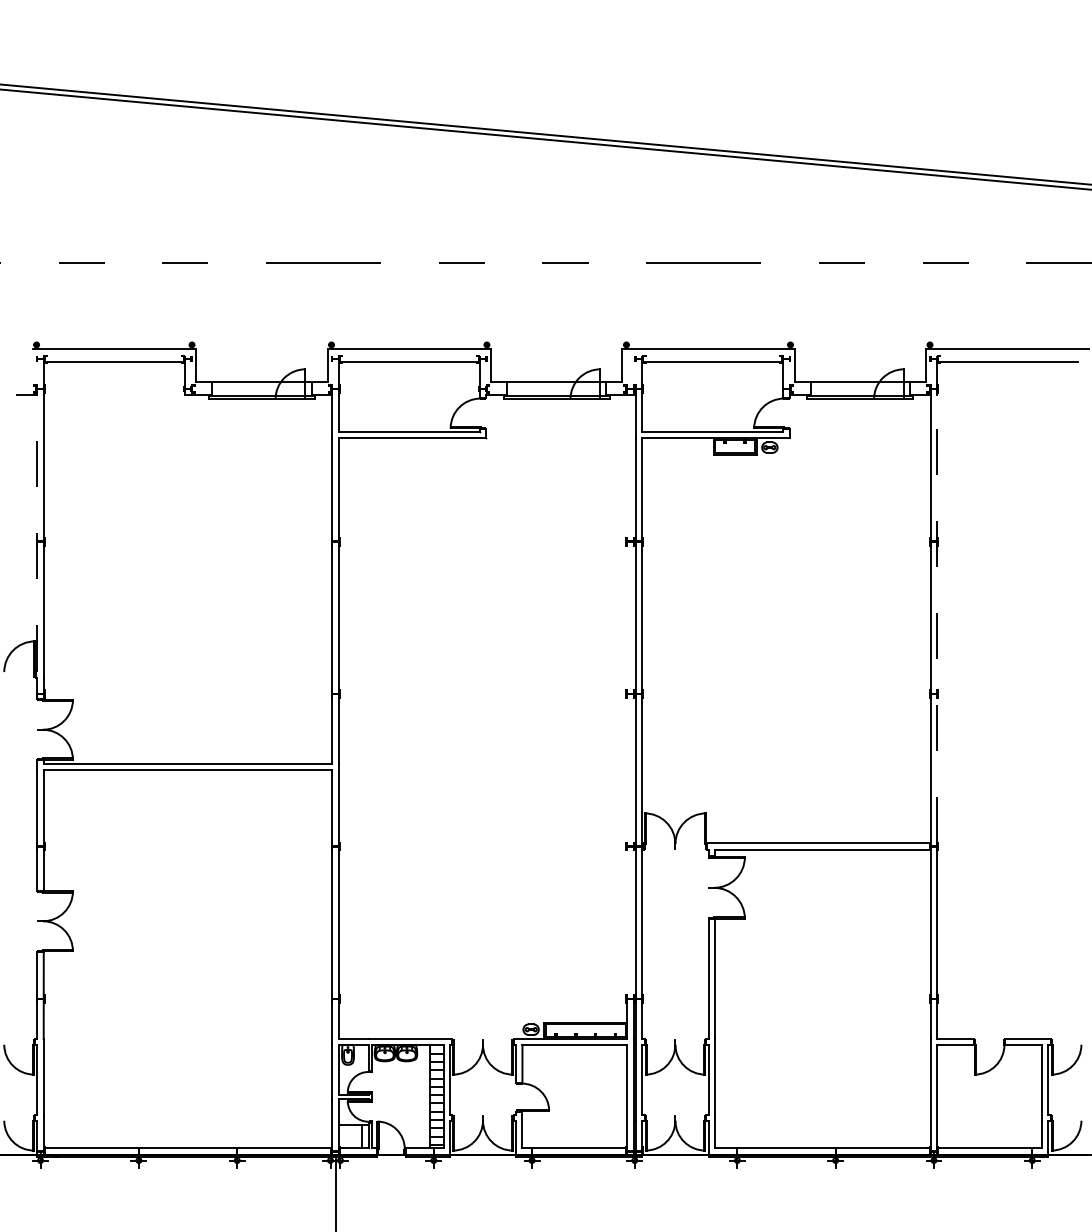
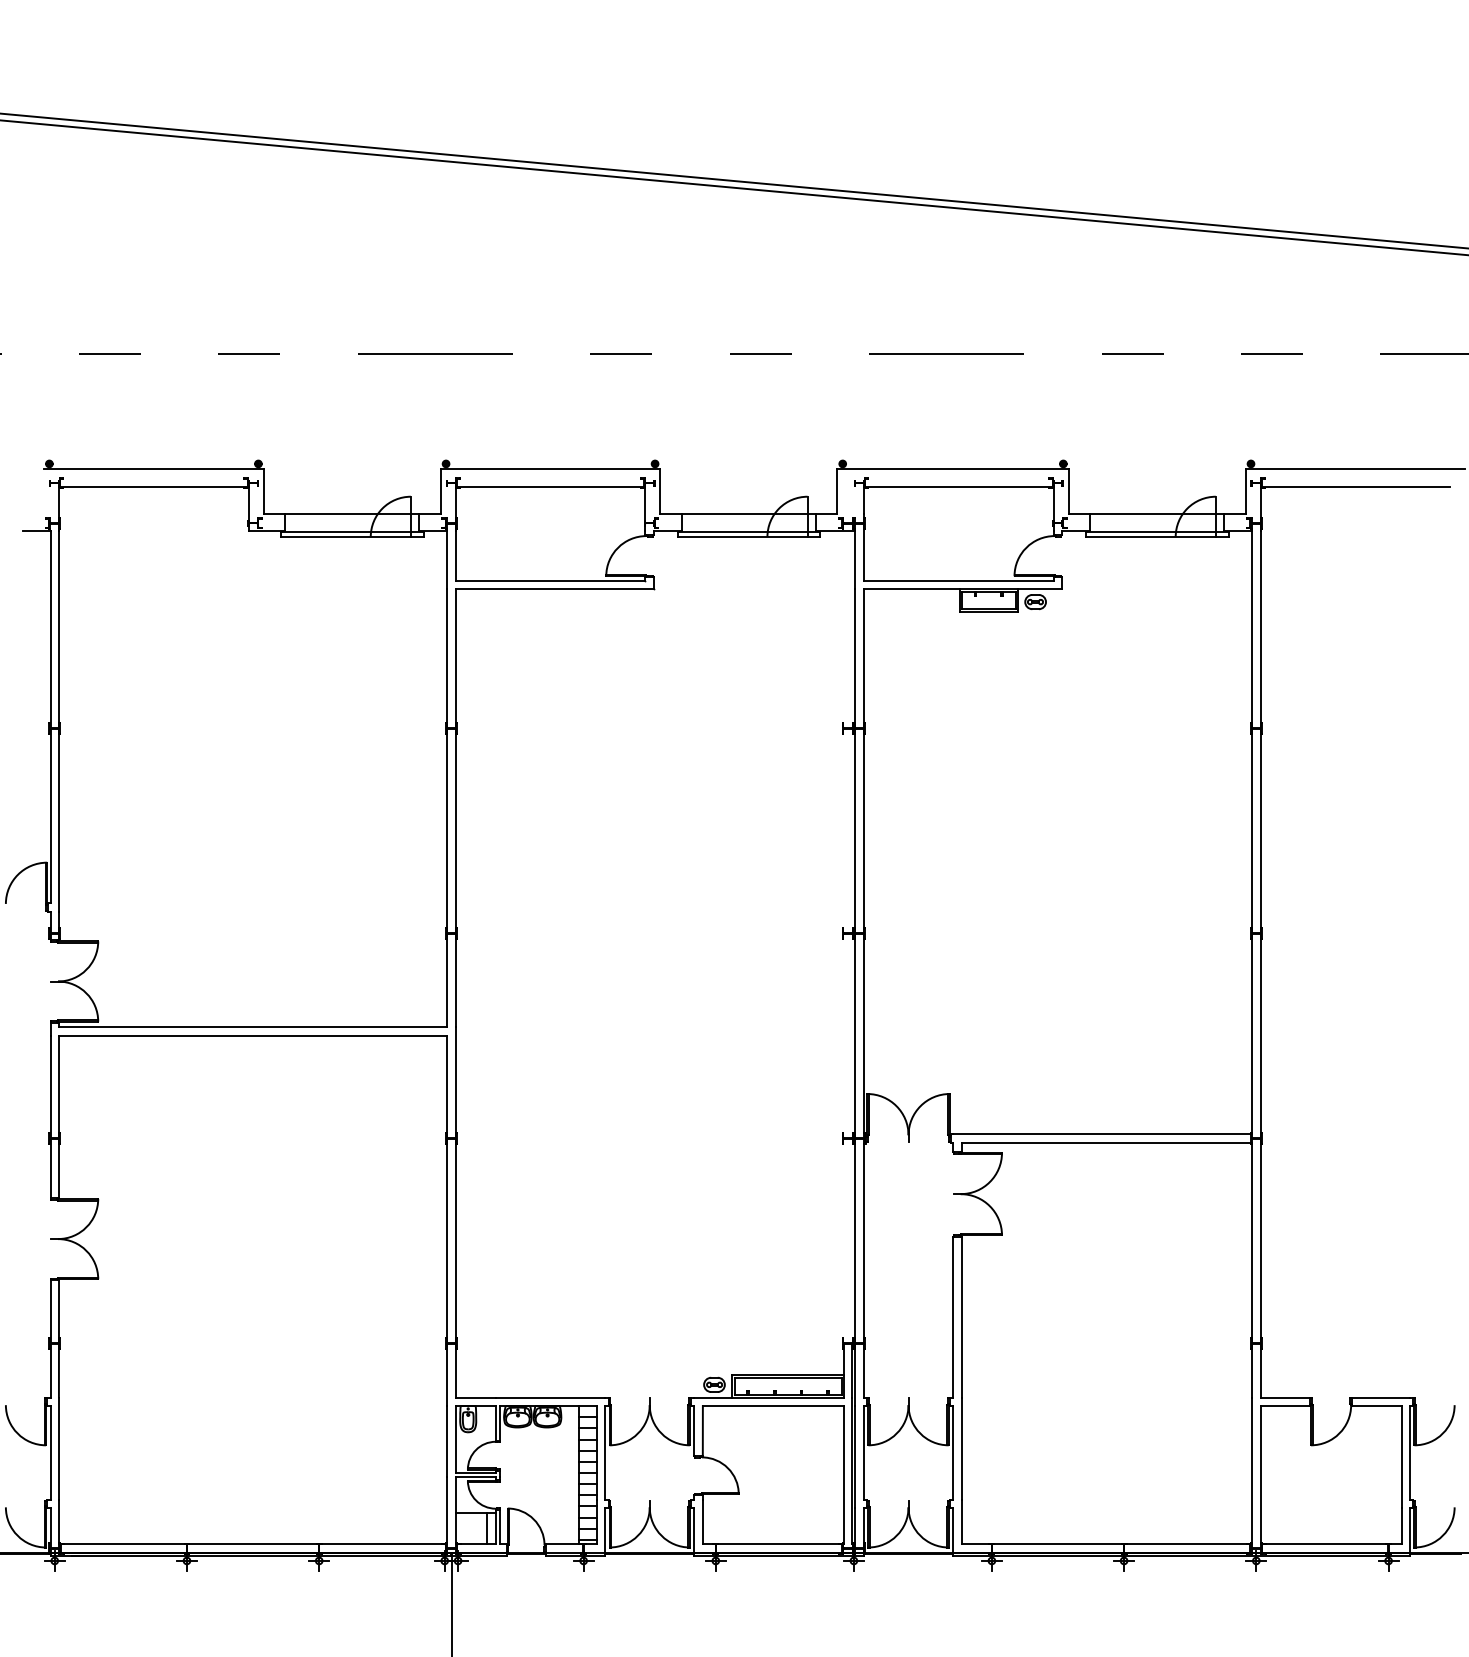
line: (37, 533) -> (50, 717), dashed -> solid
line: (937, 618) -> (1260, 832), dashed -> solid

